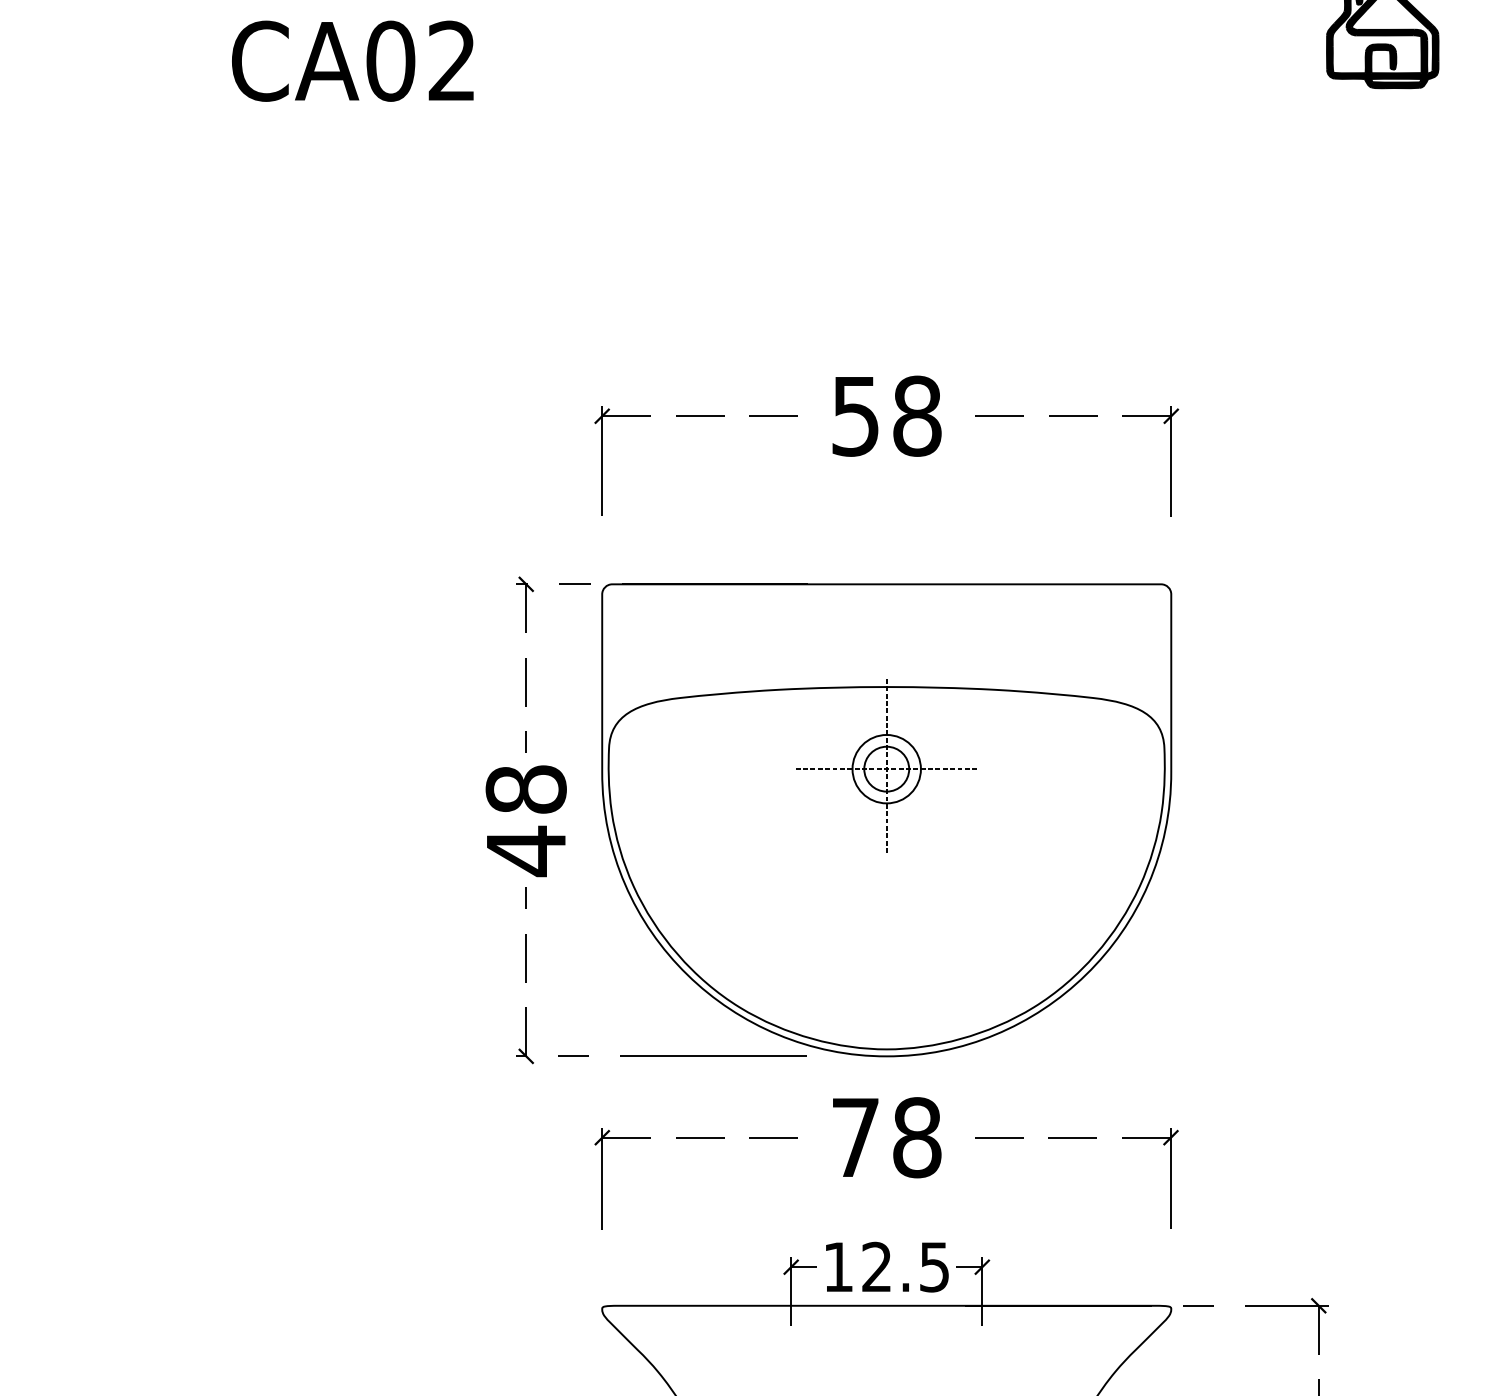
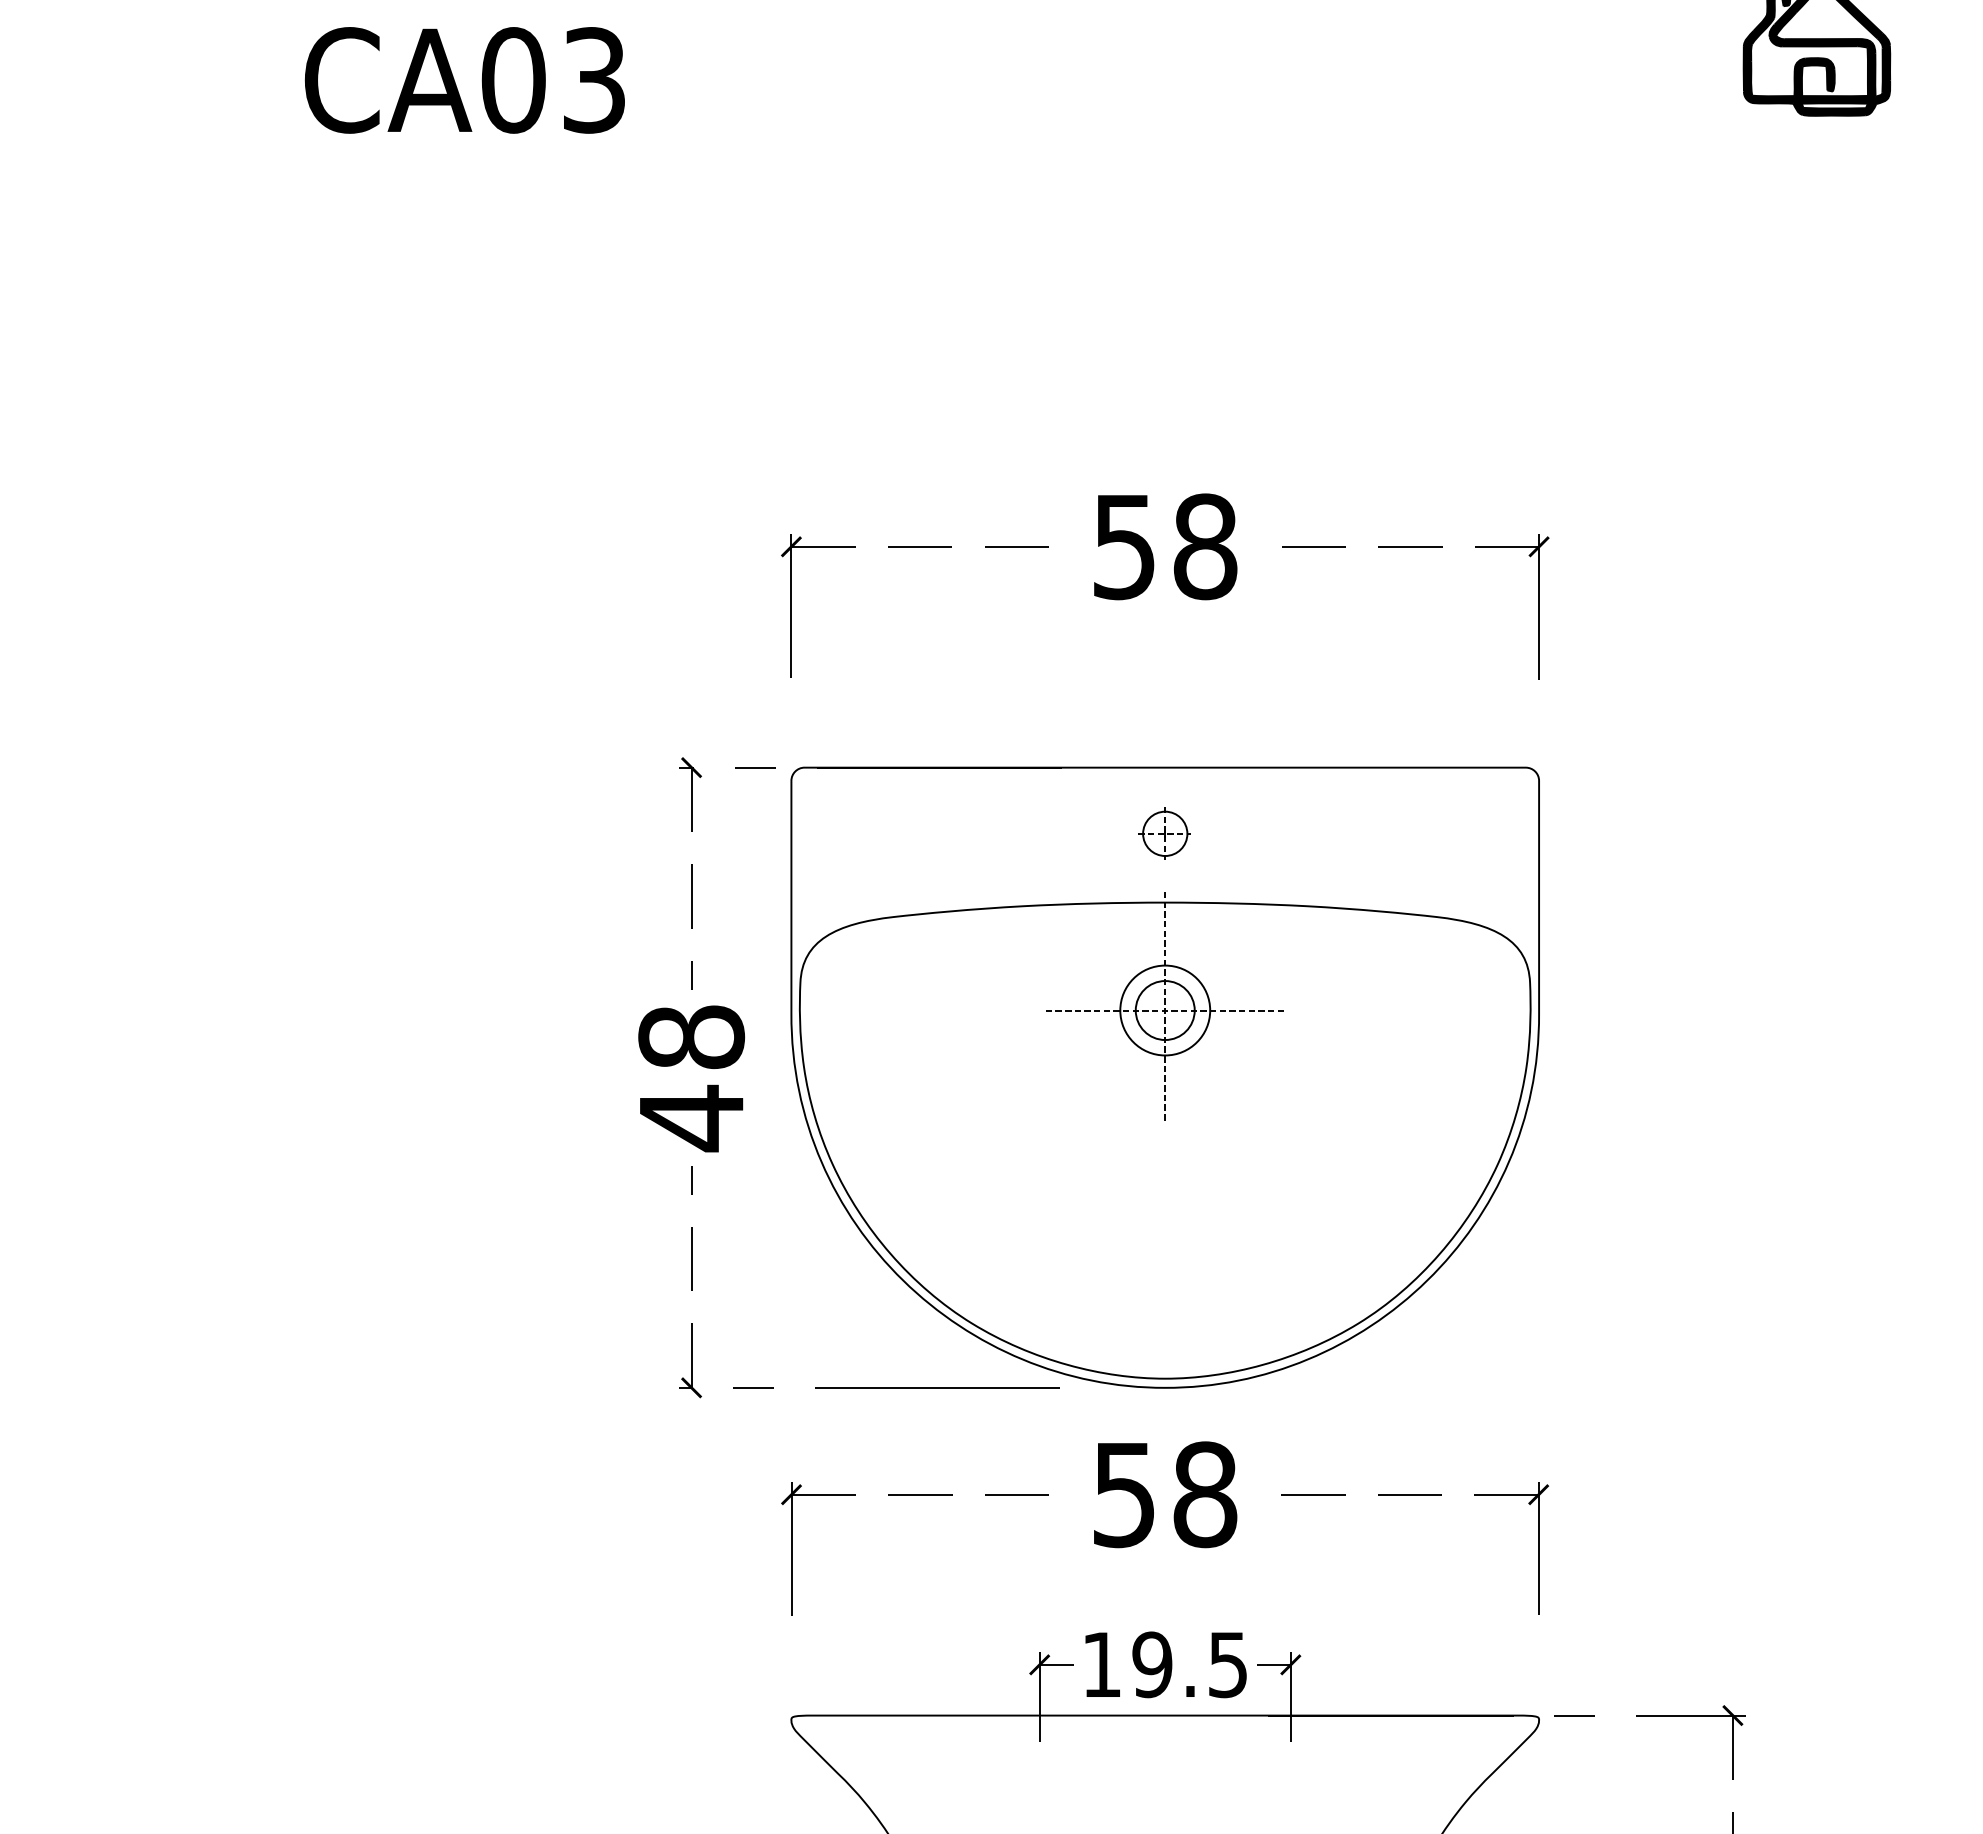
text: (451, 61) -> (593, 80), CA02 -> CA03
part: (886, 634) -> (1164, 833), added
text: (855, 1138) -> (1124, 1495), 78 -> 58
text: (877, 1266) -> (1152, 1664), 12.5 -> 19.5

